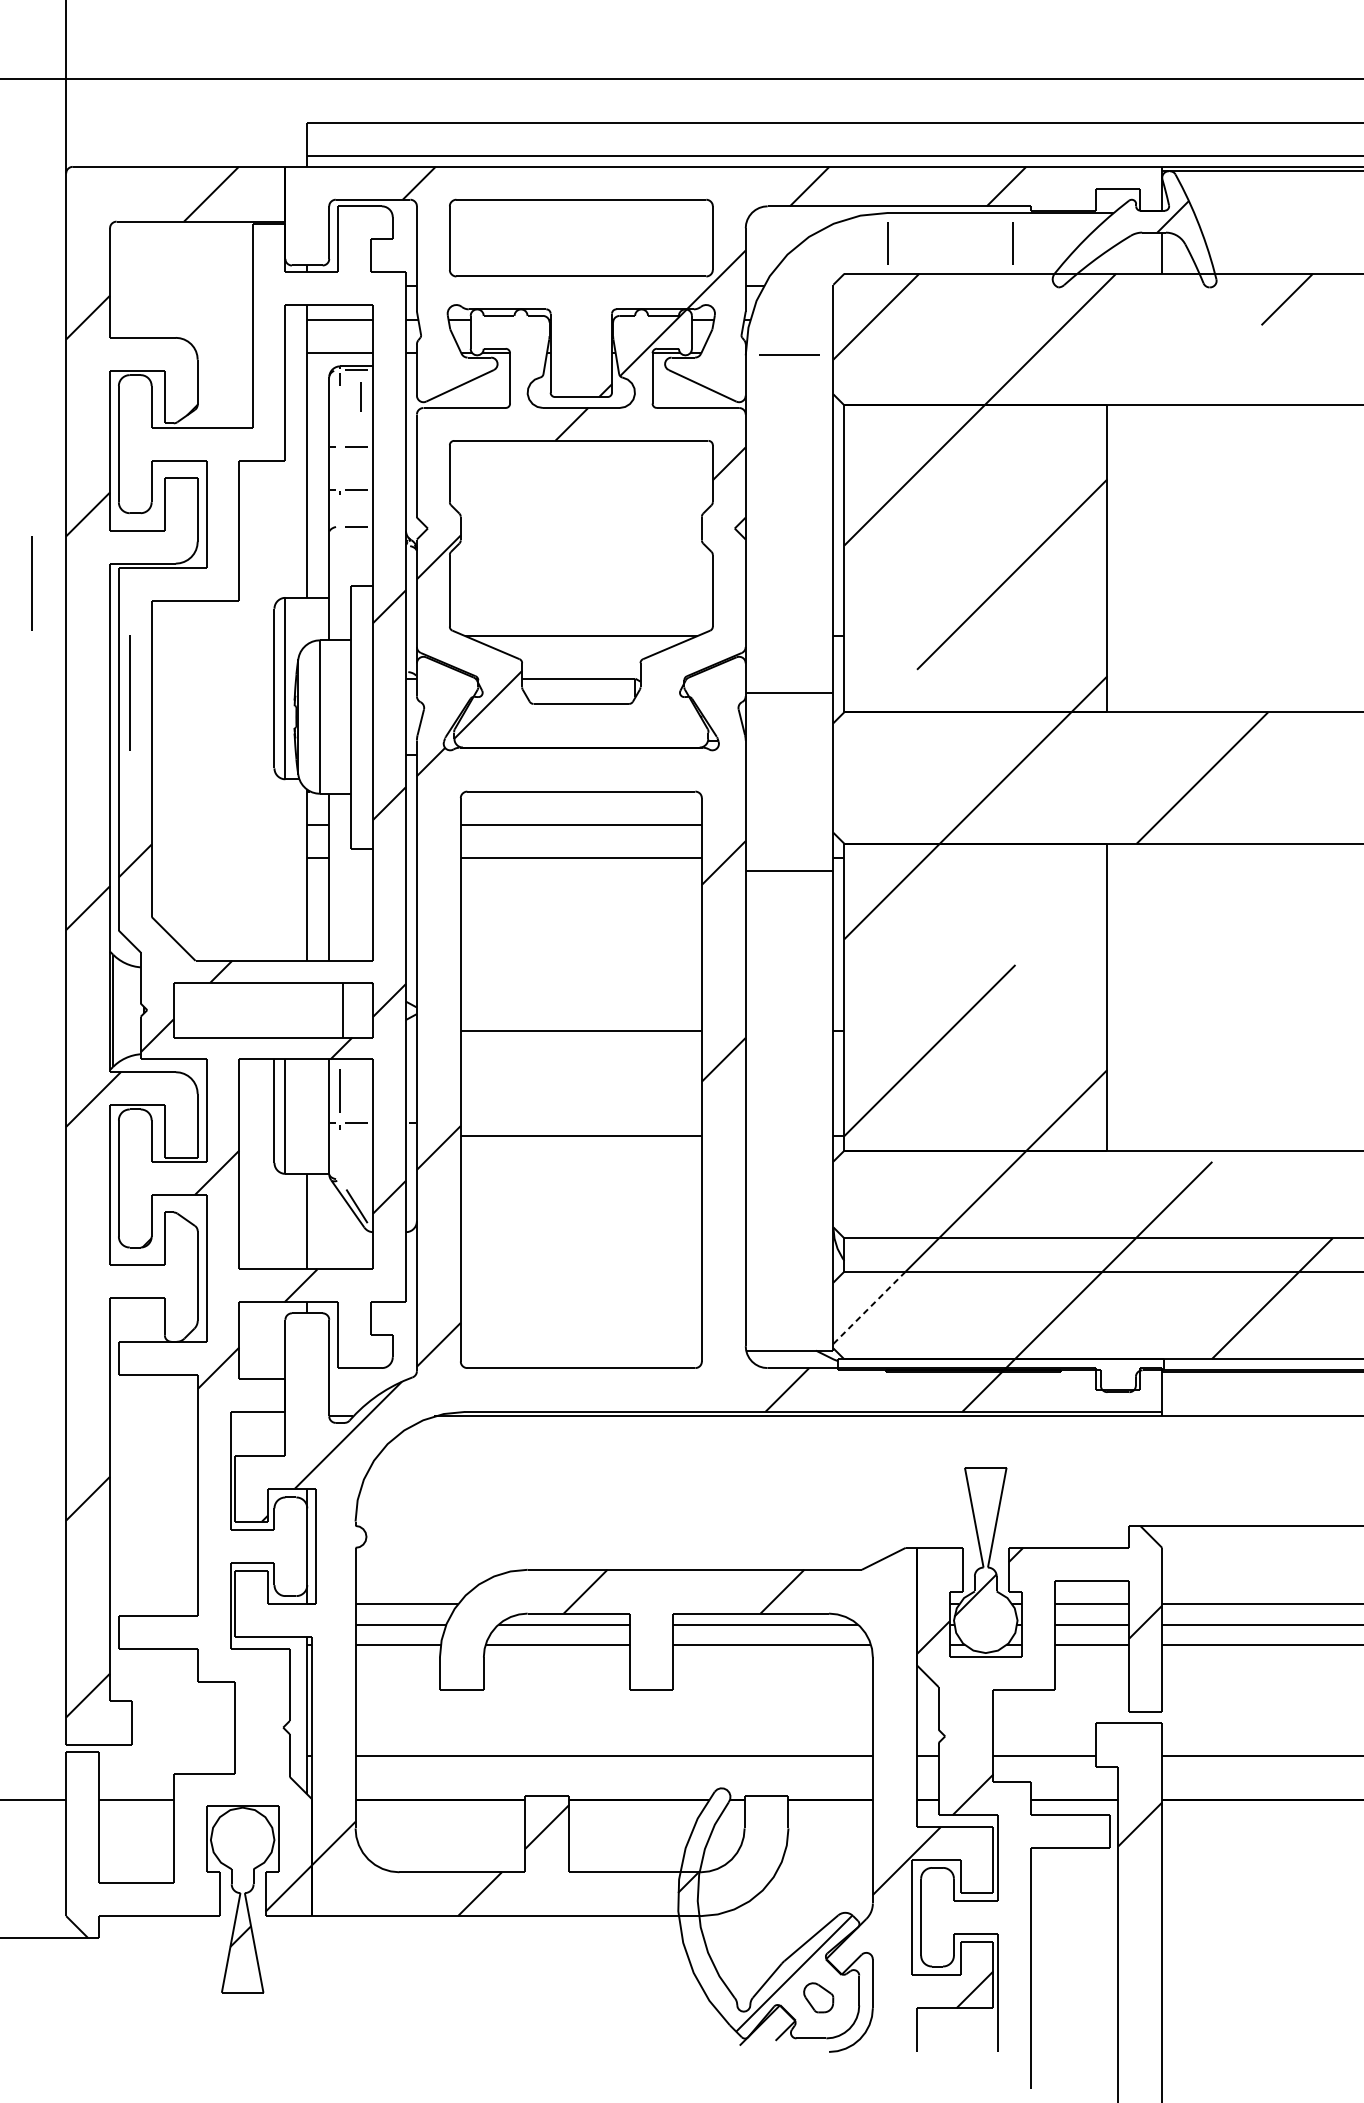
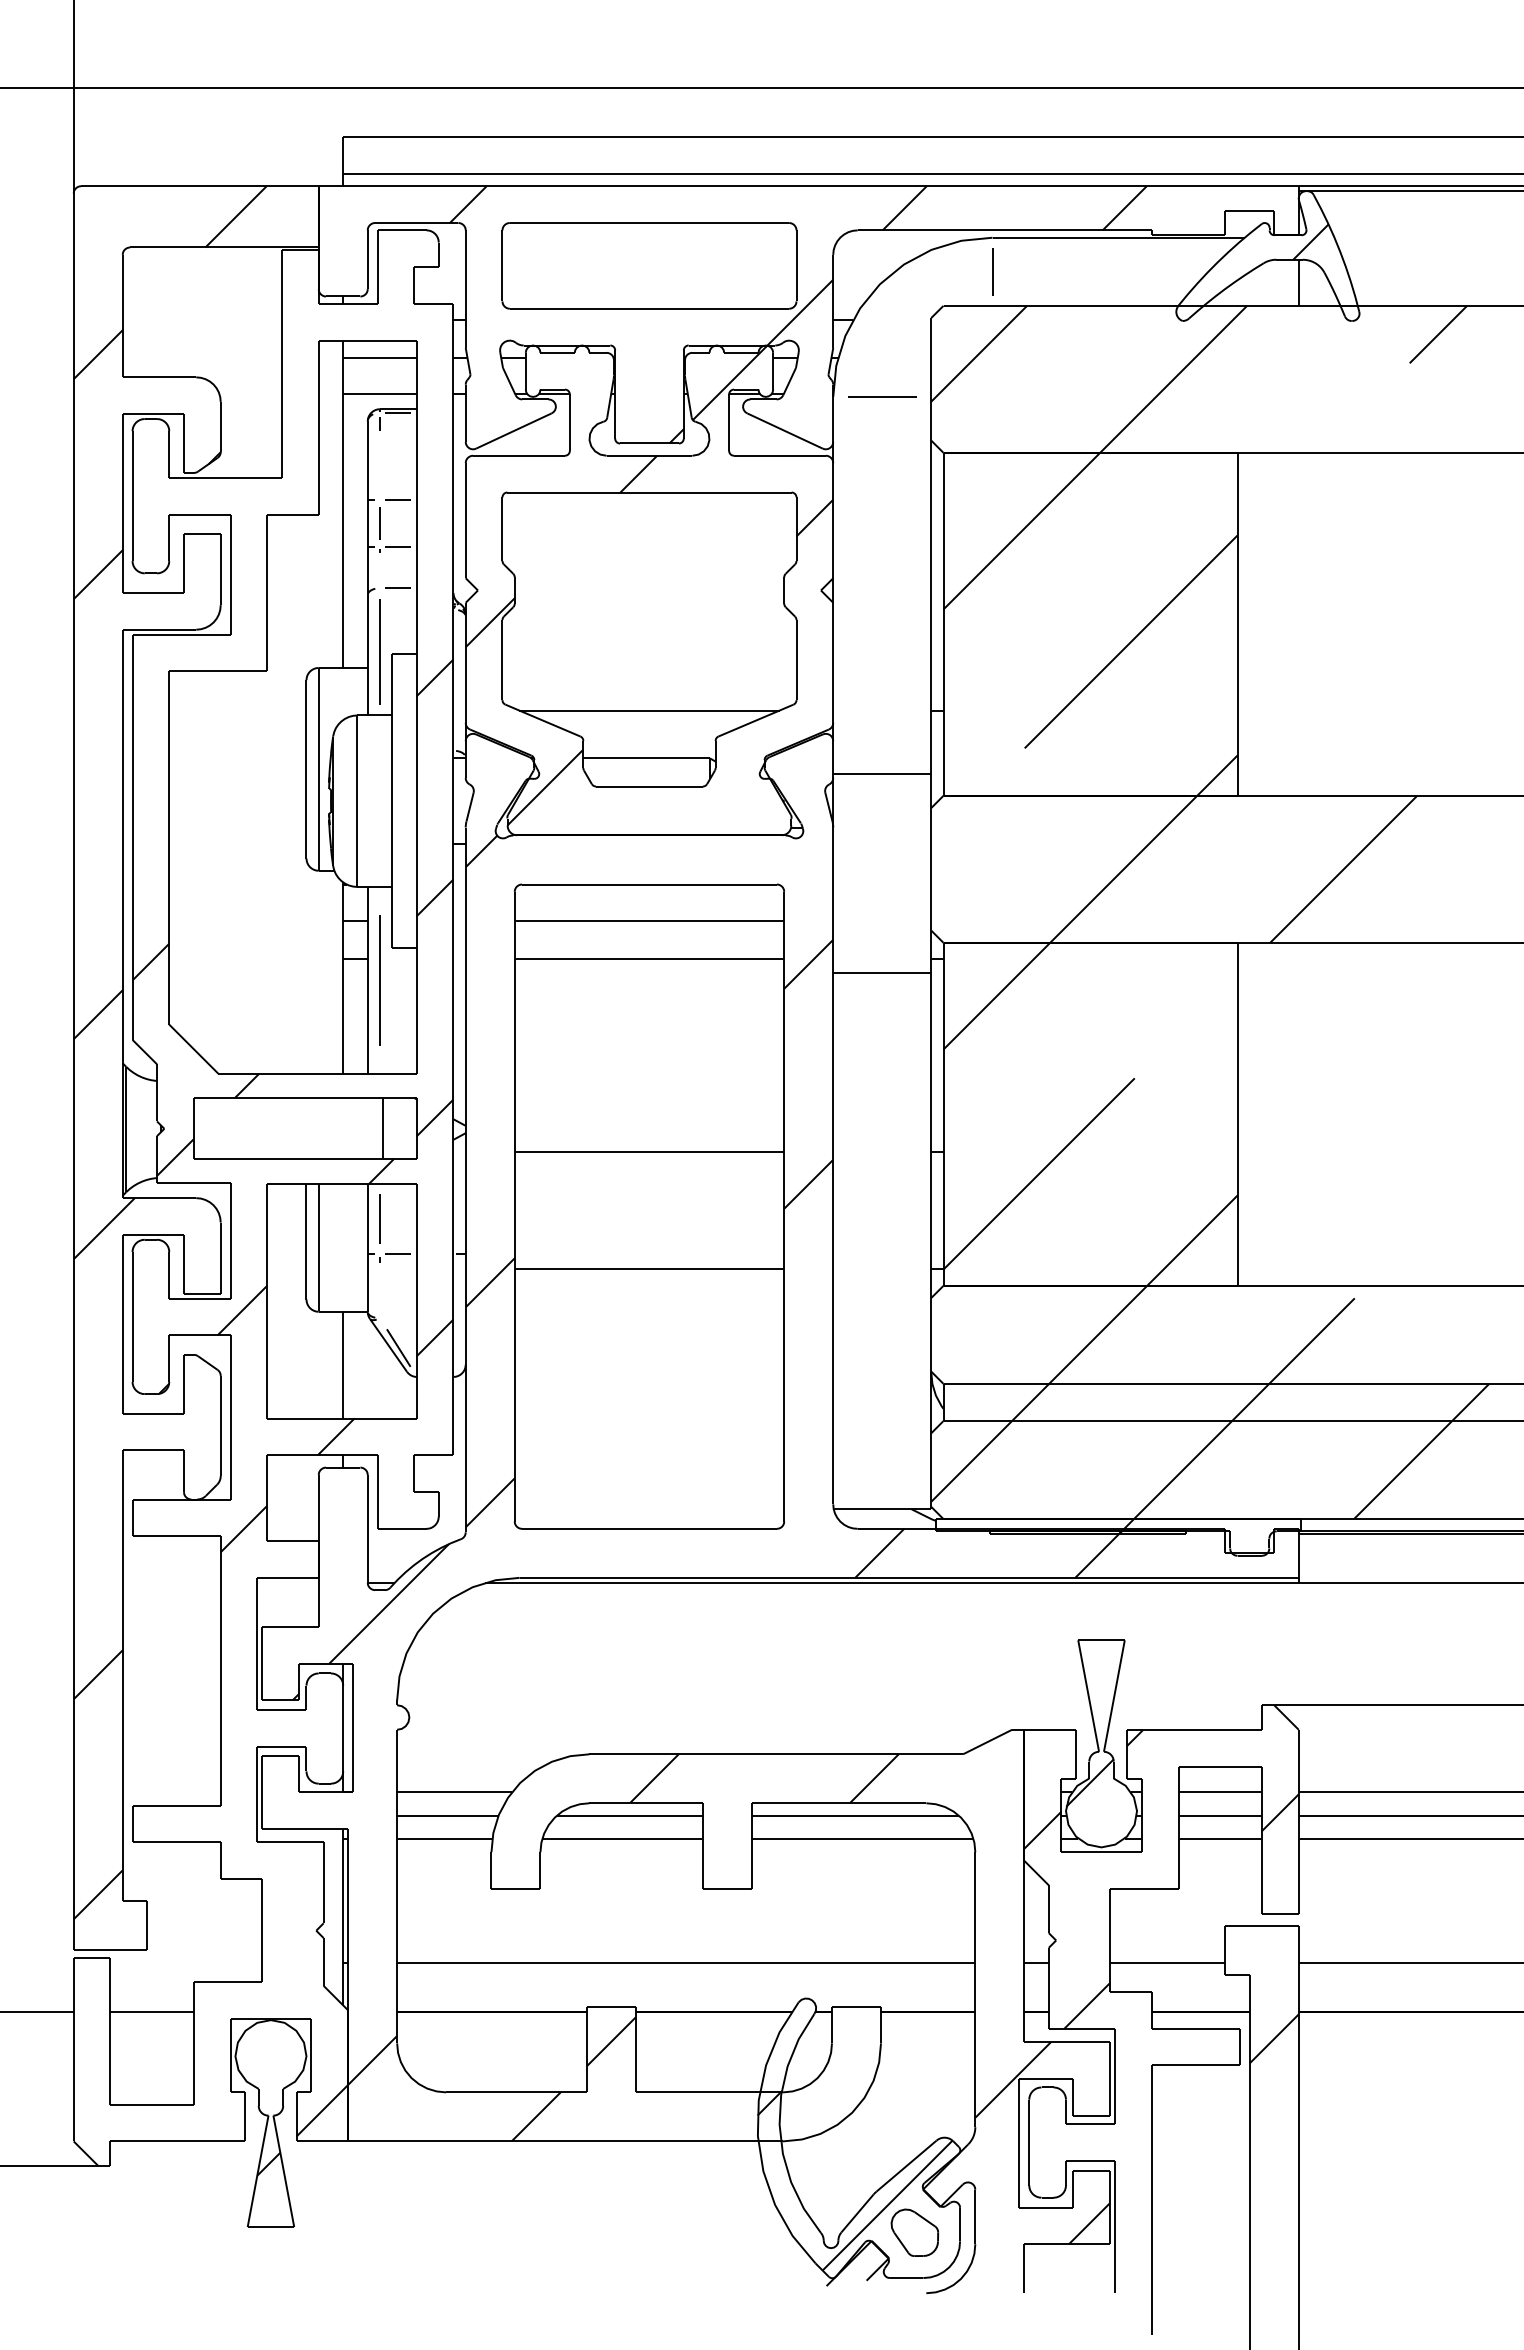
line: (1012, 243) -> (1131, 271), removed
line: (360, 397) -> (379, 523), moved
line: (31, 583) -> (379, 651), moved
line: (129, 693) -> (379, 980), moved
line: (869, 1307) -> (971, 1461), dashed -> solid
part: (818, 1997) -> (914, 2232), size x1.43

